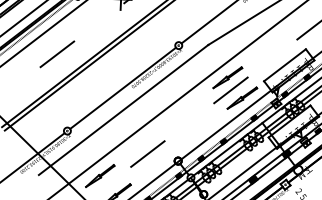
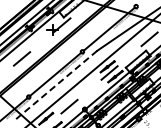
line: (123, 110) -> (56, 85), solid -> dashed

